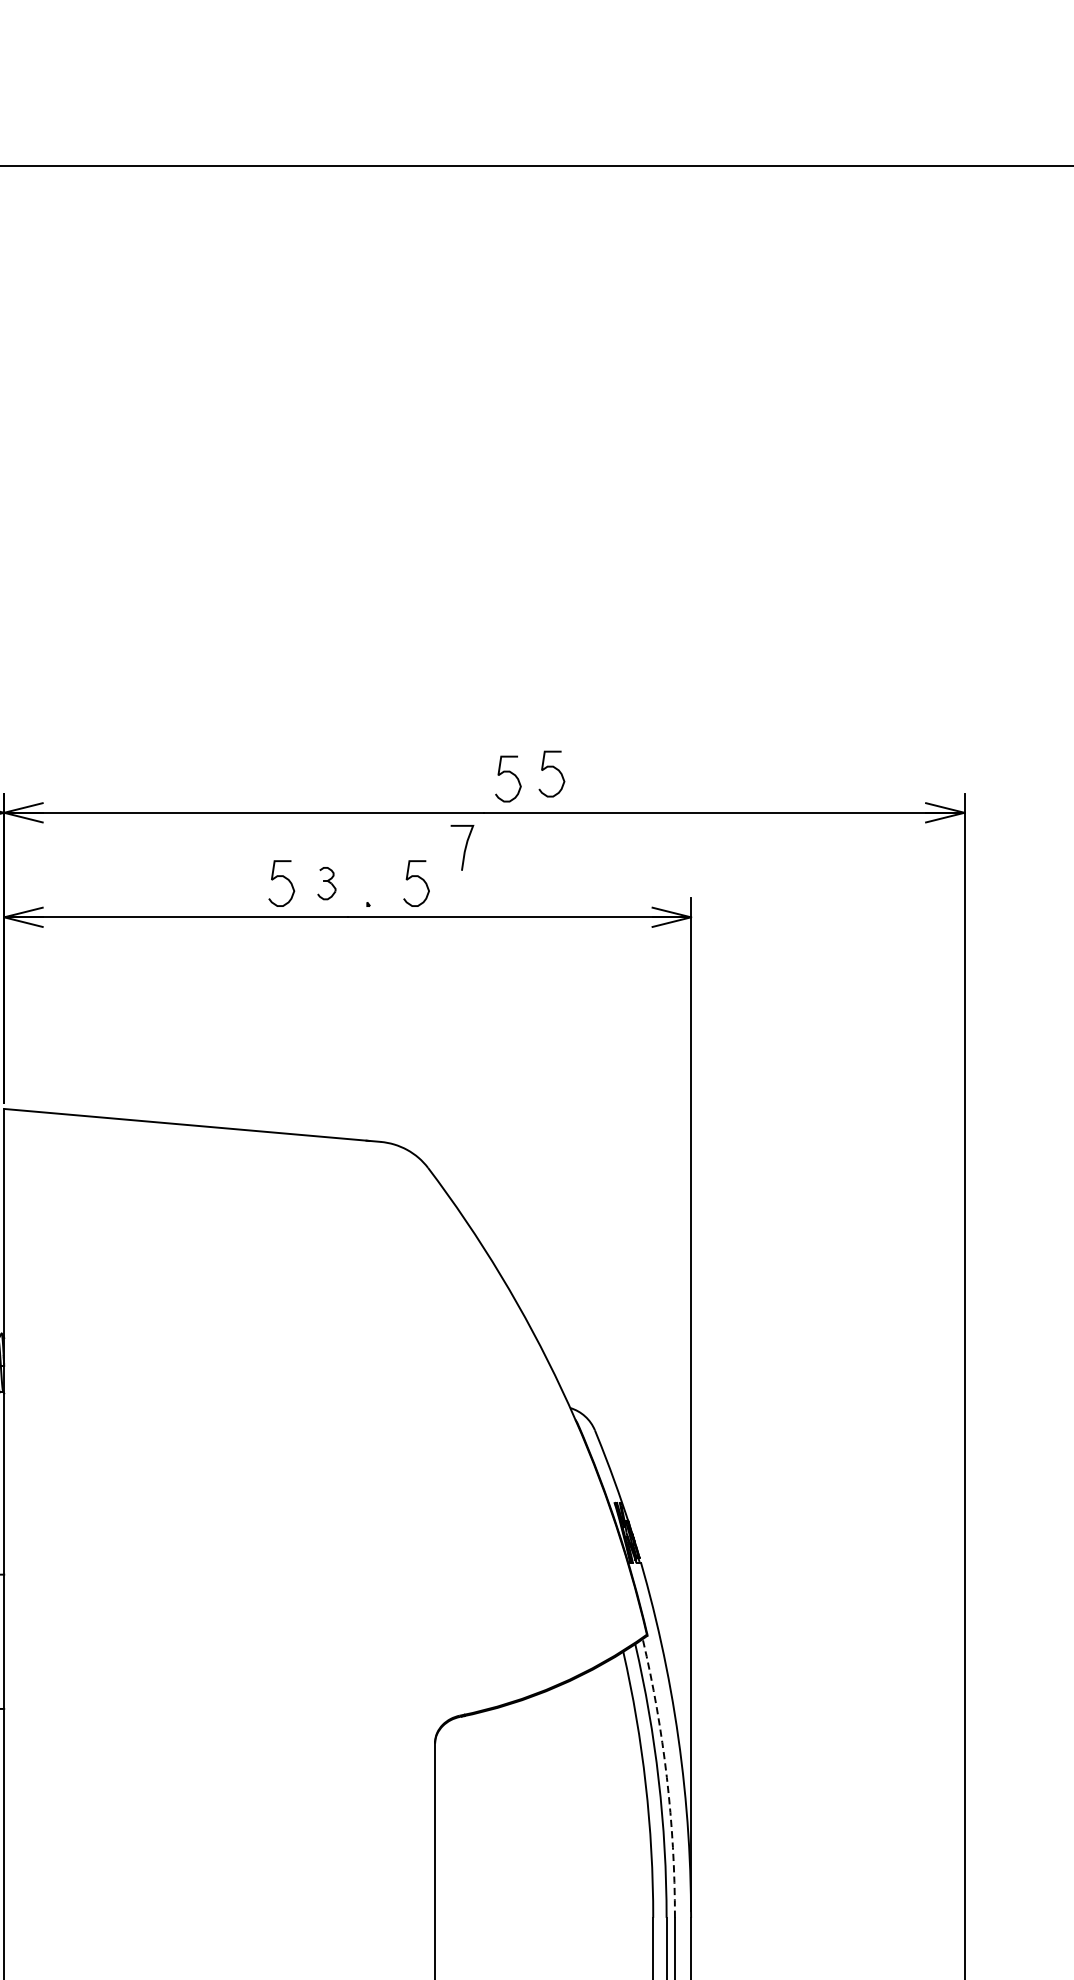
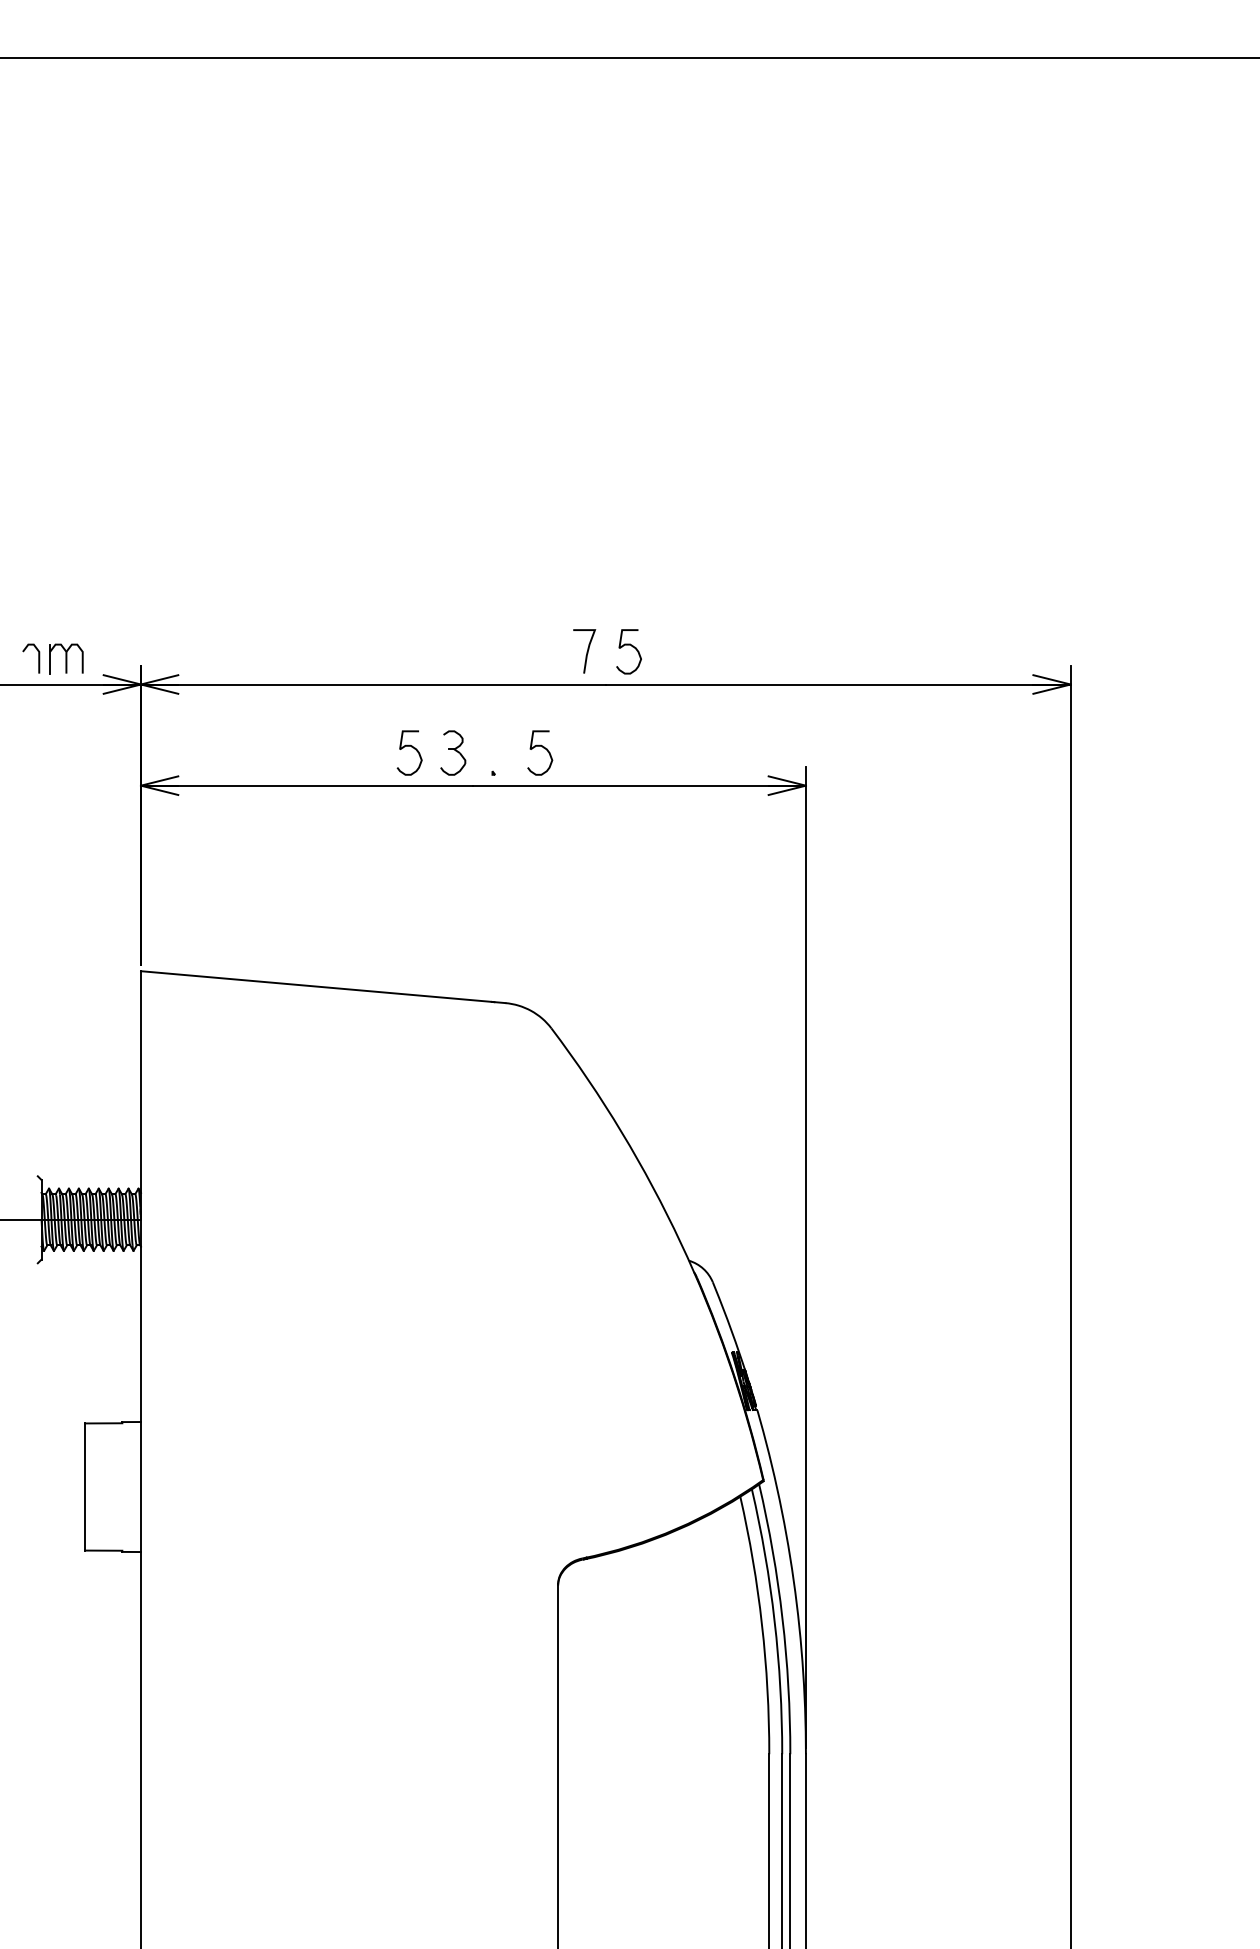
curve: (555, 769) -> (674, 642), removed
curve: (464, 847) -> (586, 651), moved
part: (327, 883) -> (453, 752), size x1.43
arc: (666, 1777) -> (782, 1618), dashed -> solid

